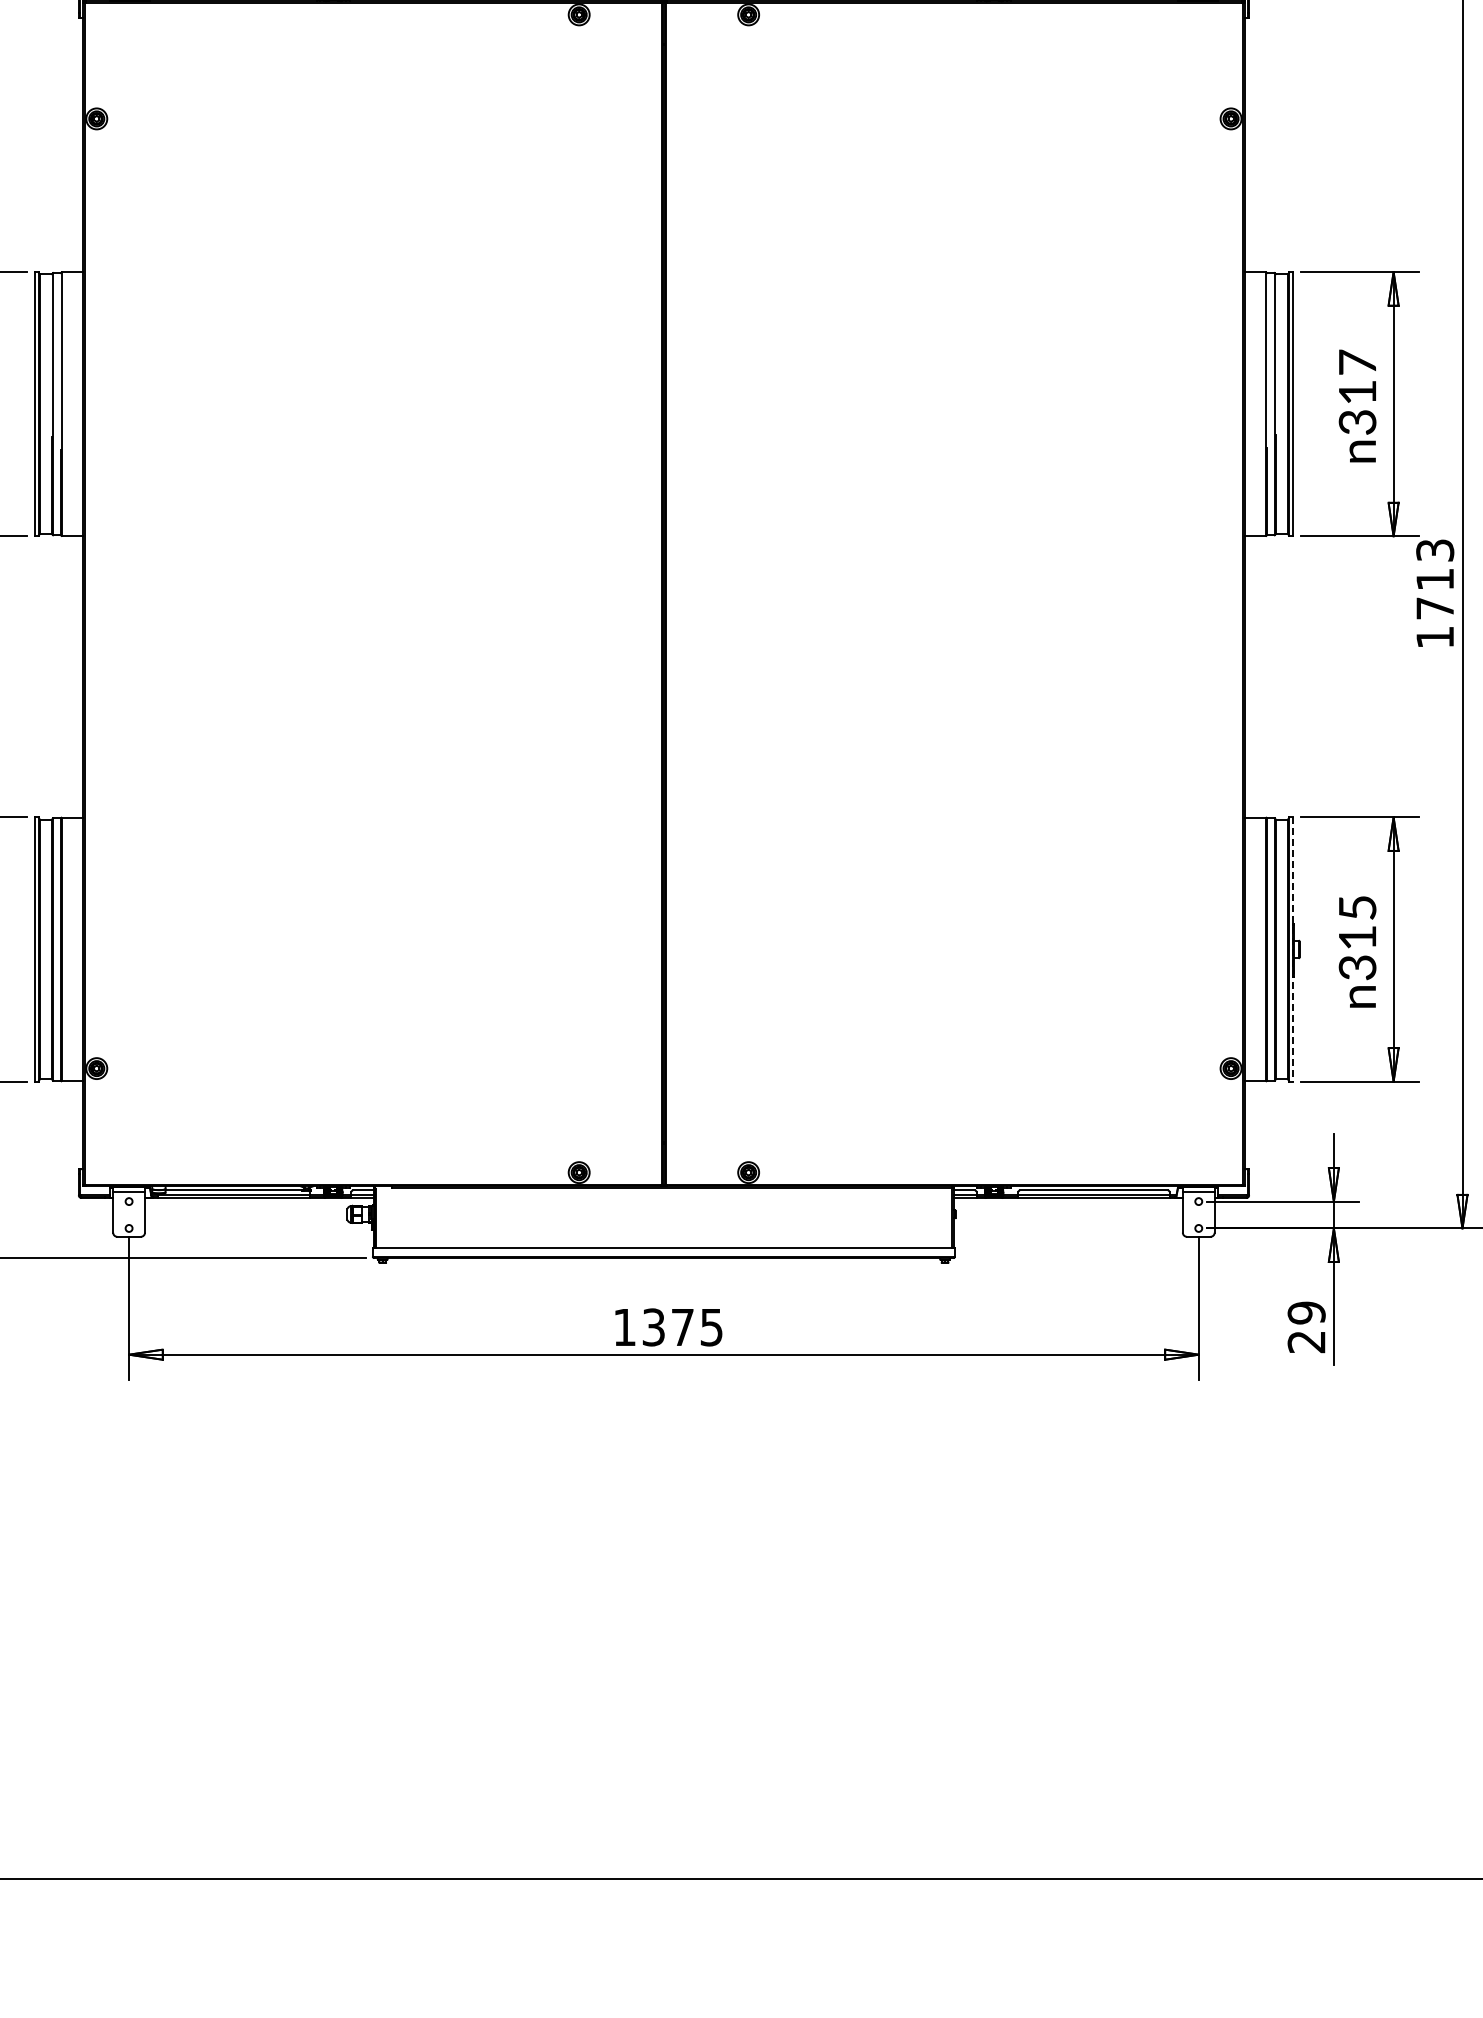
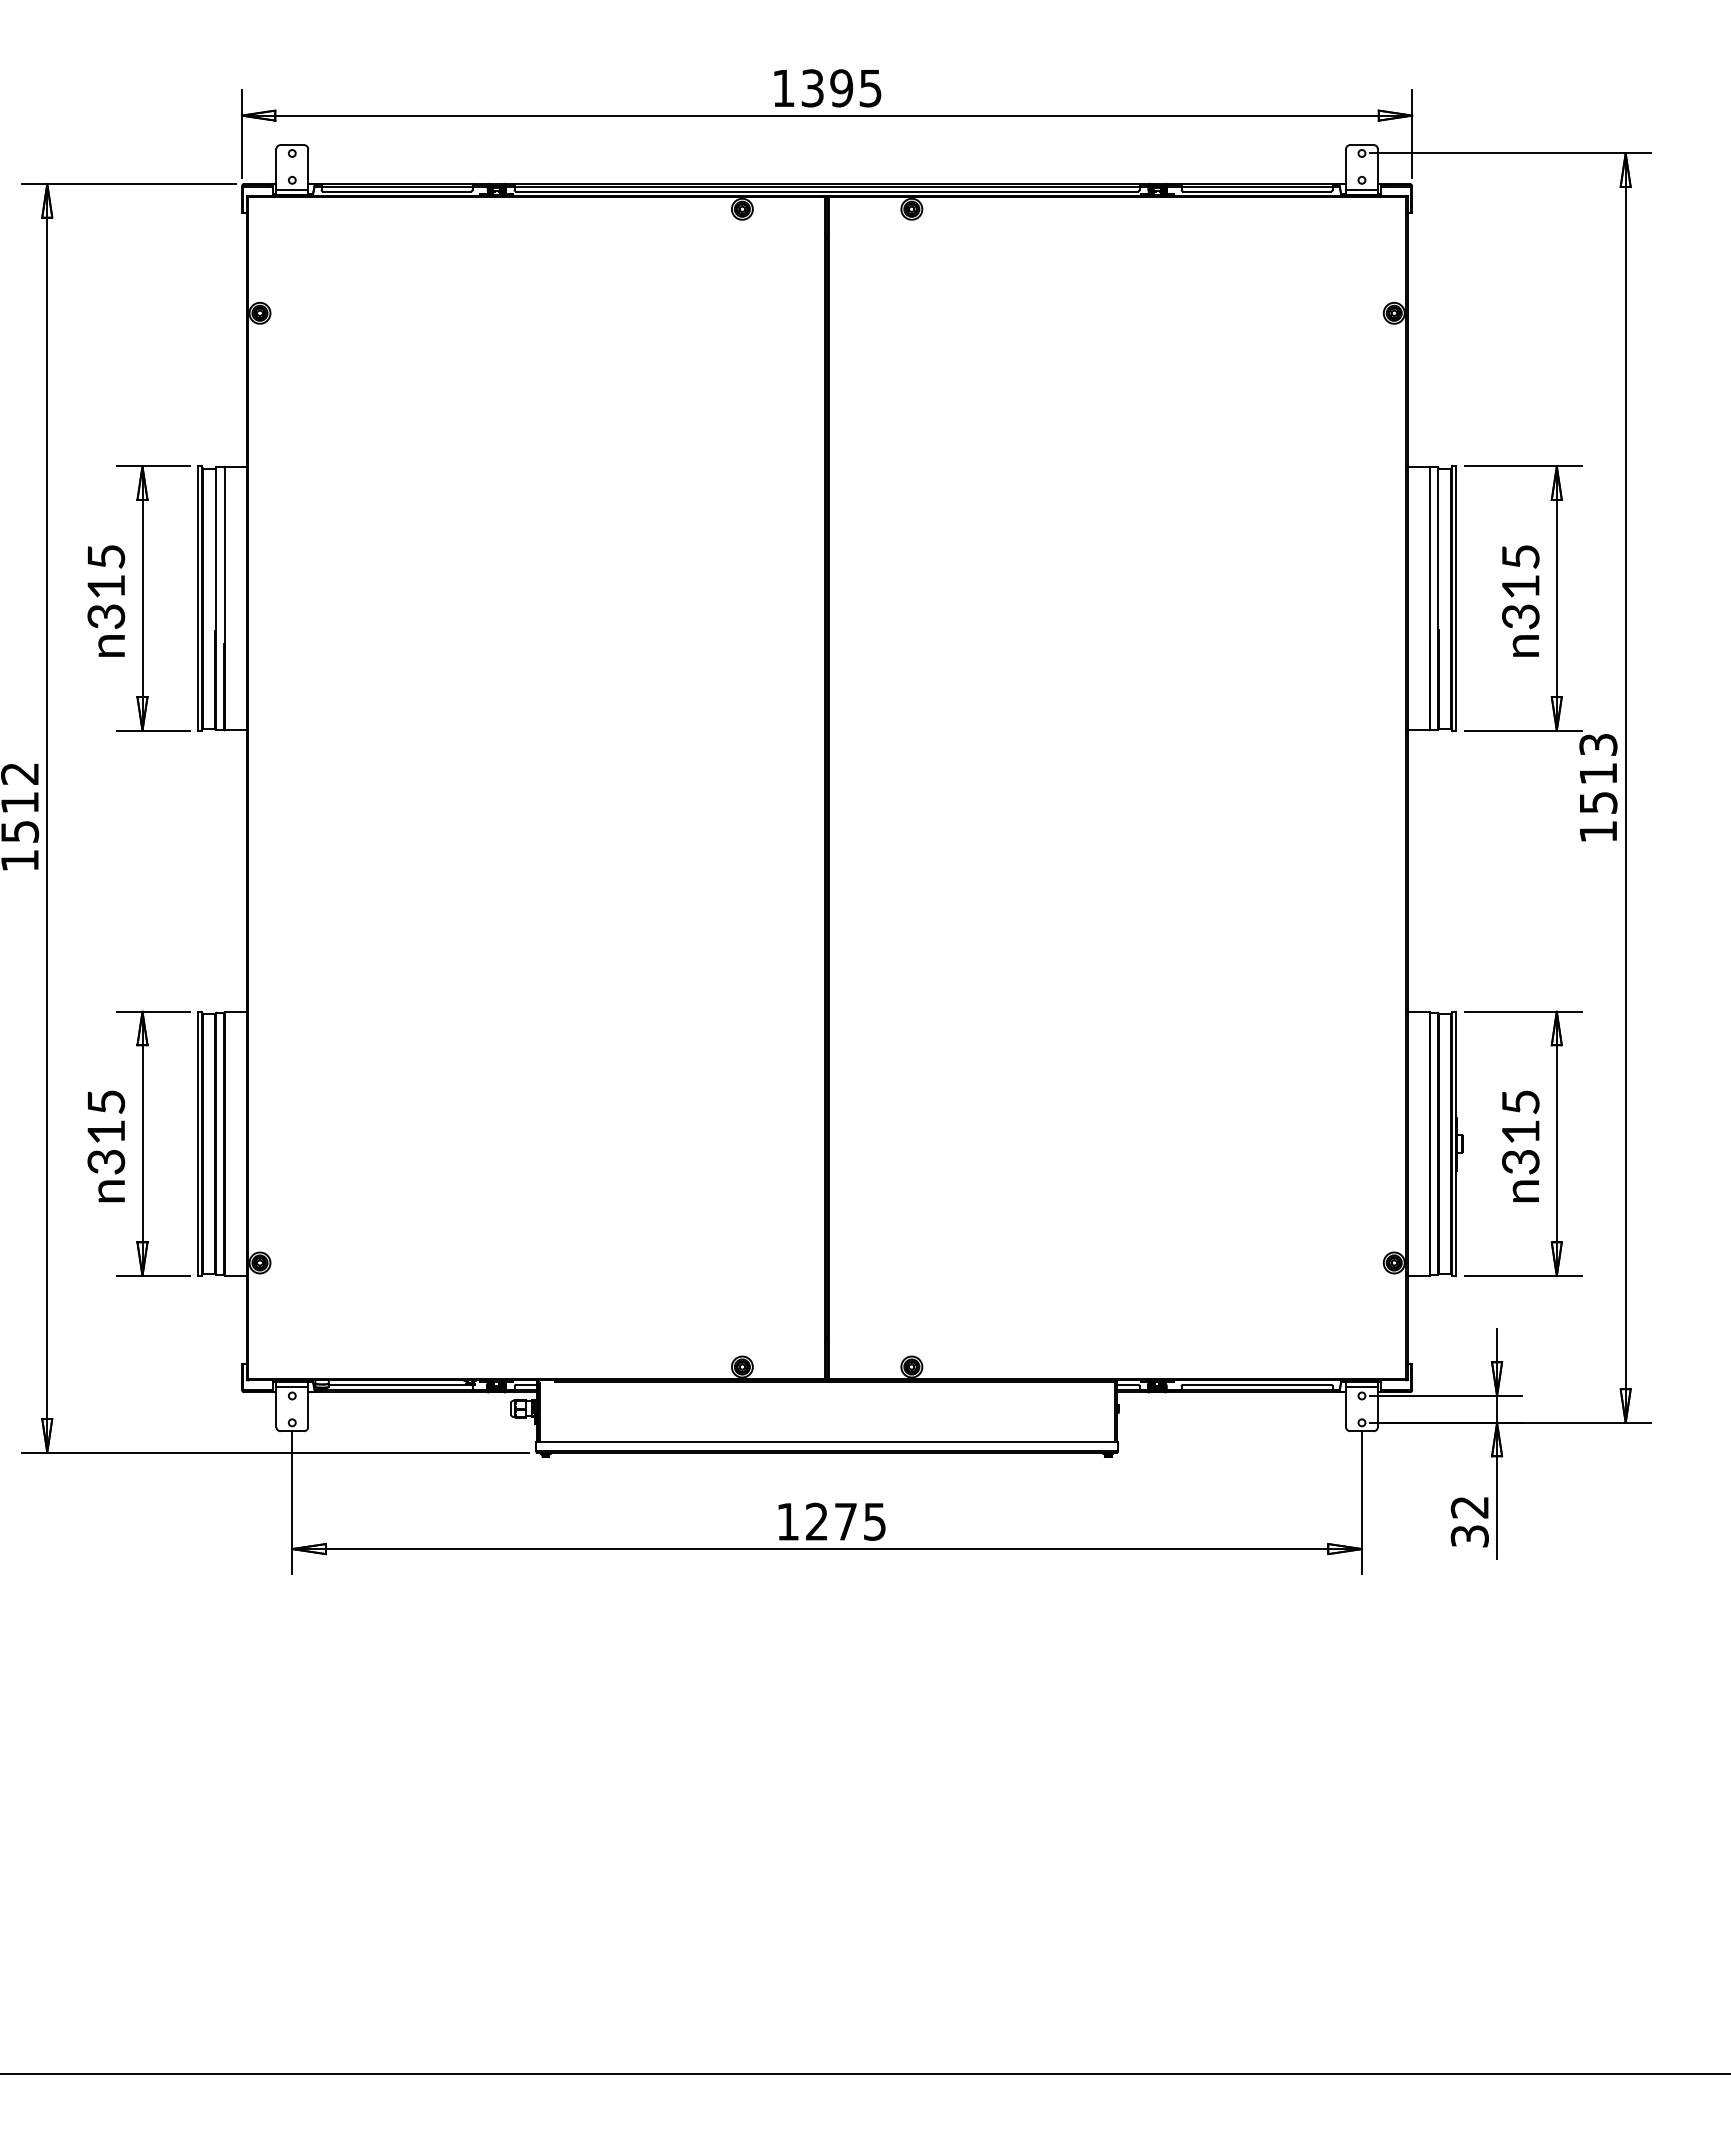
text: (1357, 362) -> (1520, 556), 317 -> 315
text: (1435, 608) -> (1598, 802), 1713 -> 1513
line: (1293, 950) -> (1456, 1144), dashed -> solid
text: (653, 1327) -> (816, 1521), 1375 -> 1275
text: (1306, 1327) -> (1469, 1521), 29 -> 32

